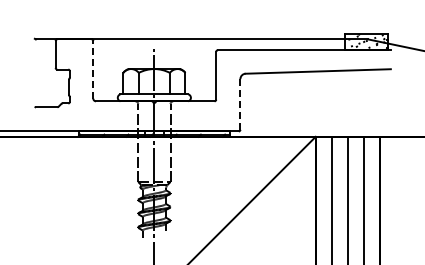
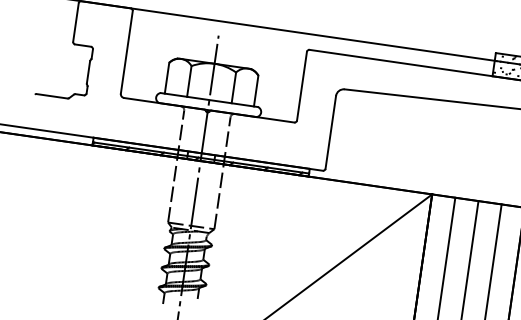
line: (93, 69) -> (127, 51), dashed -> solid
line: (240, 103) -> (331, 131), dashed -> solid

